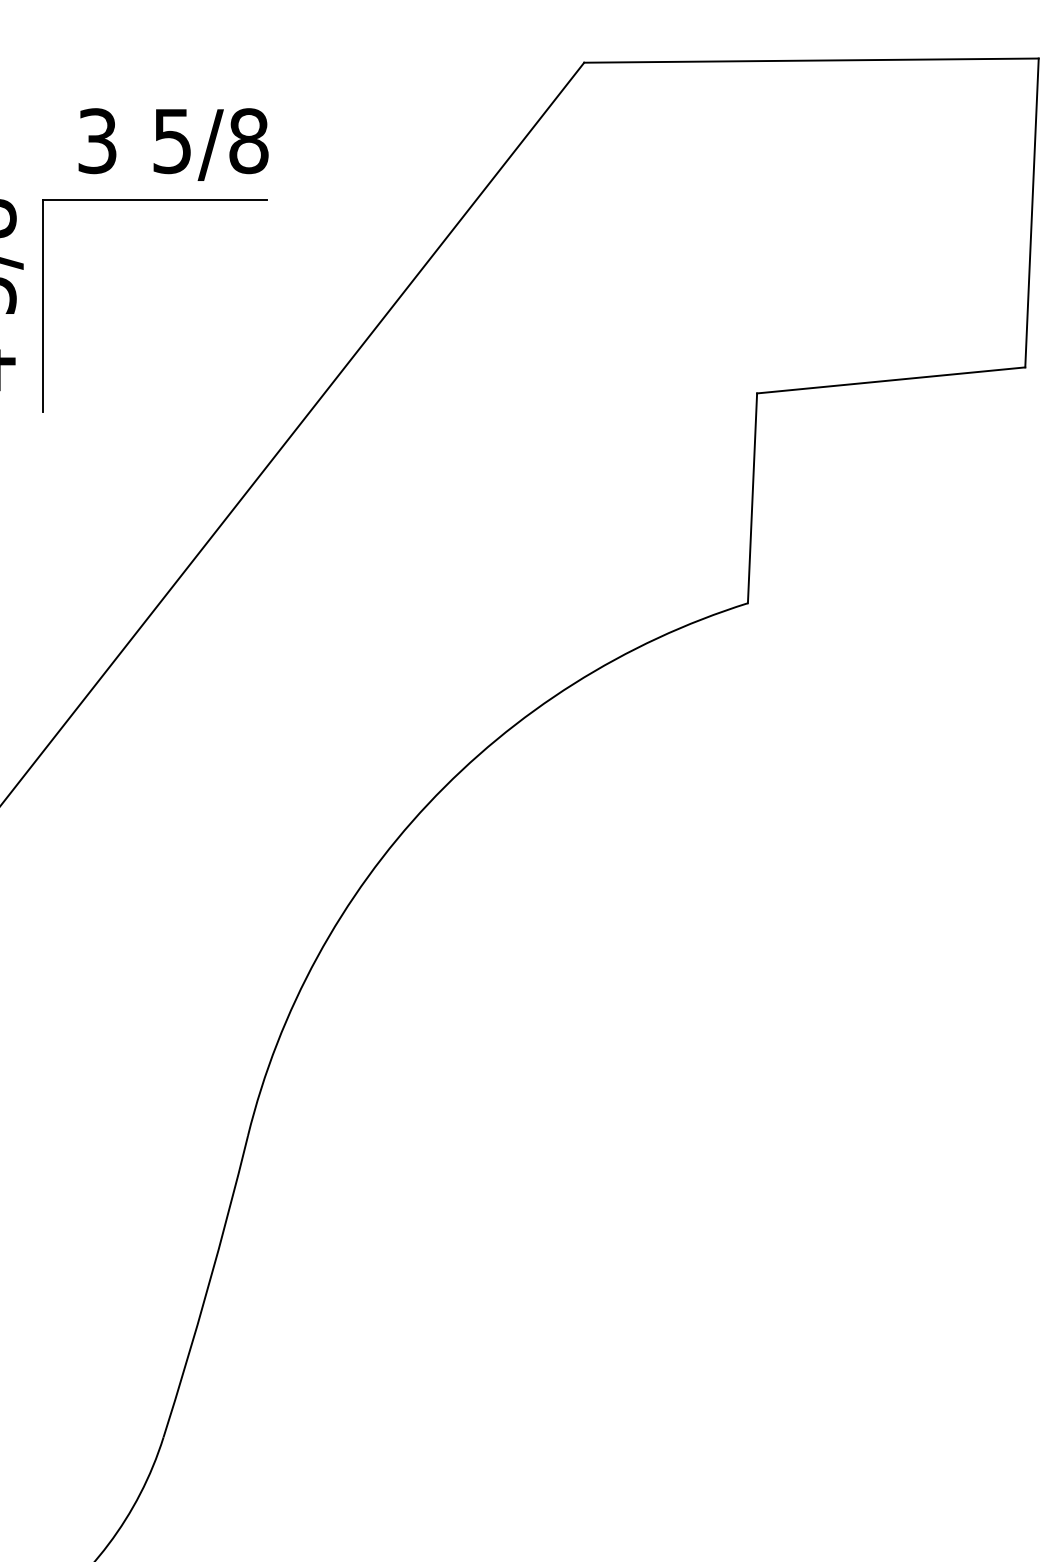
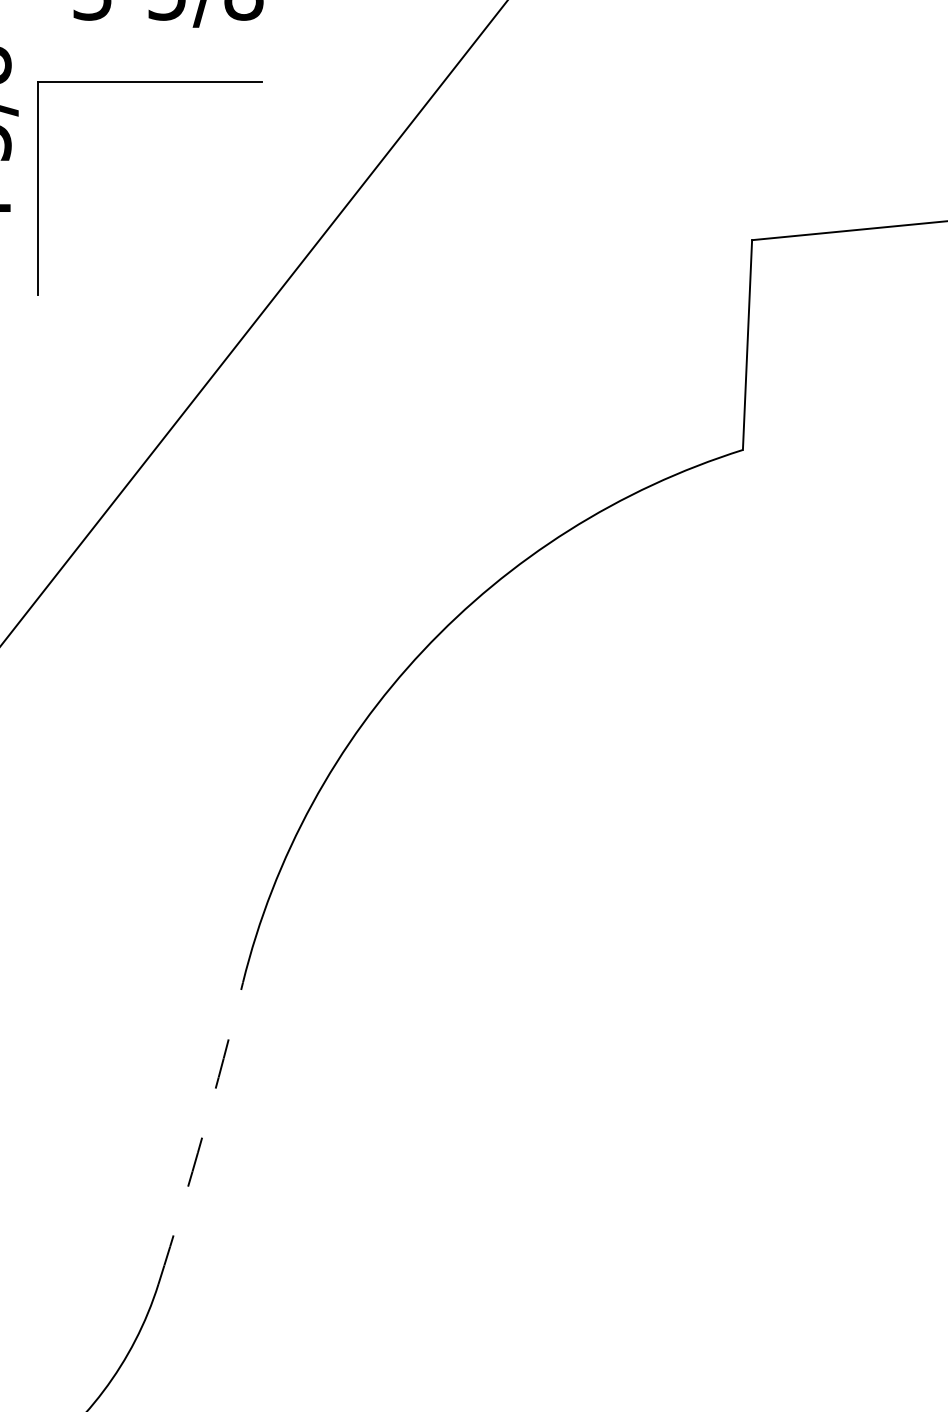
part: (154, 200) -> (149, 83), moved
arc: (208, 1287) -> (203, 1134), solid -> dashed

